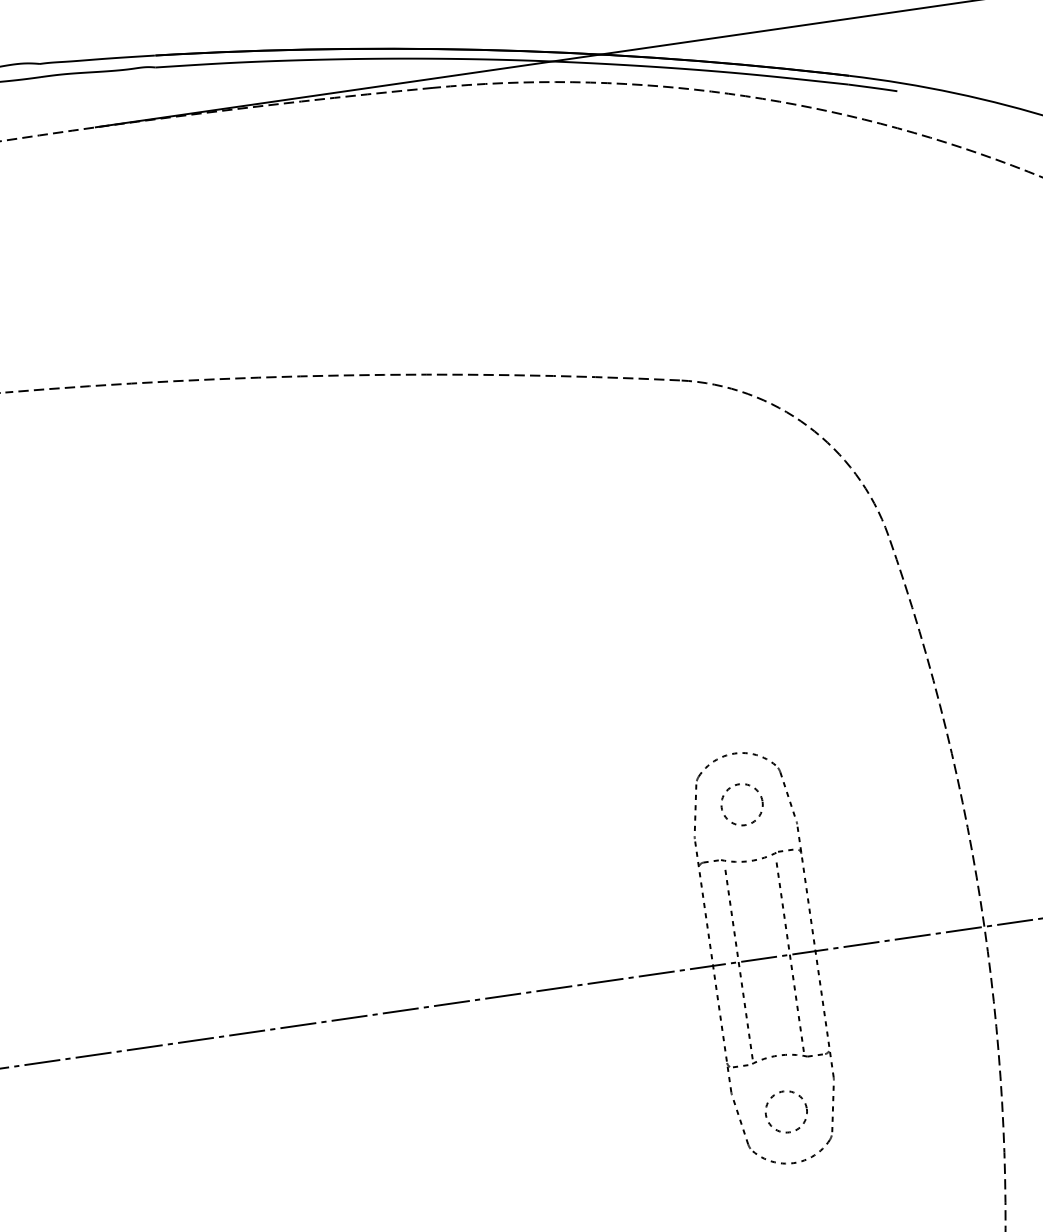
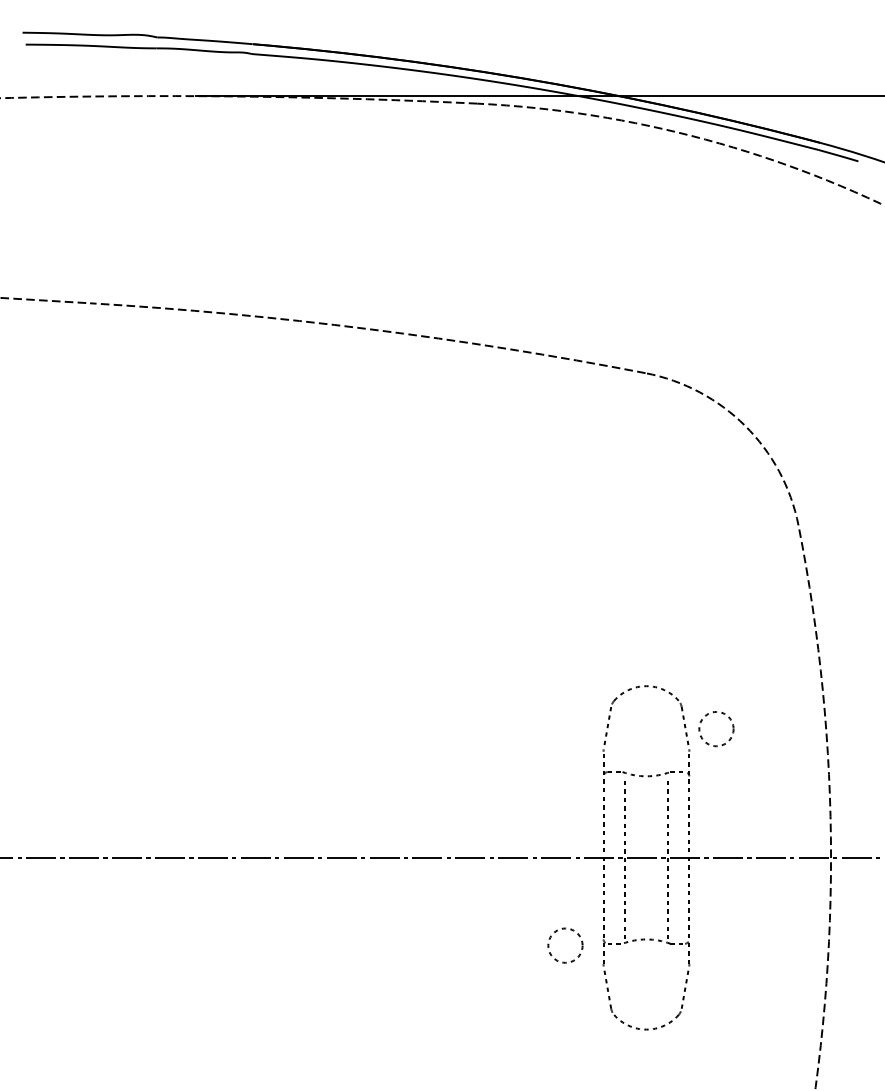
circle: (742, 805) -> (716, 729), moved
circle: (786, 1111) -> (565, 945), moved

